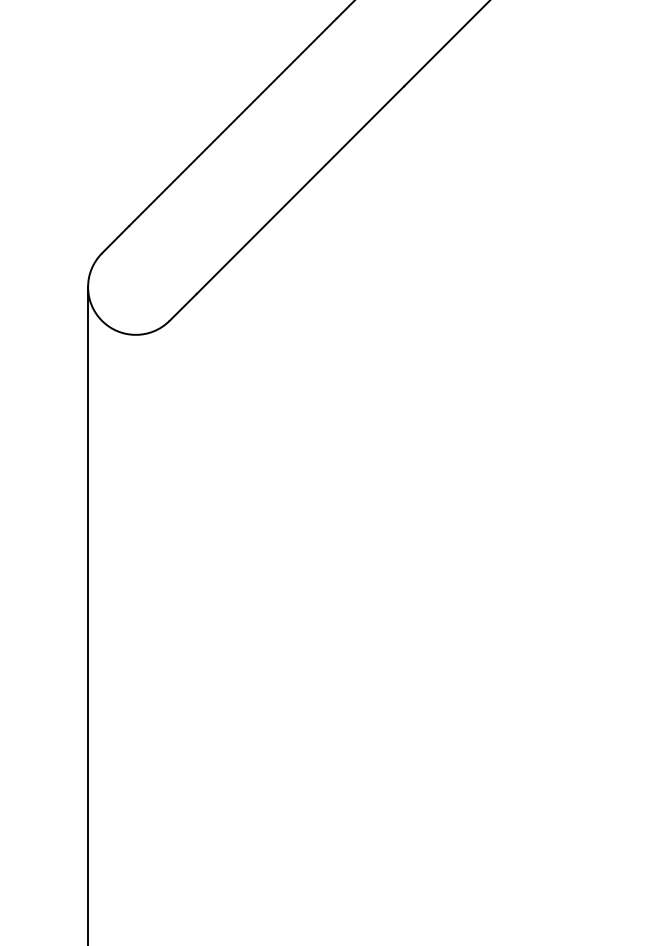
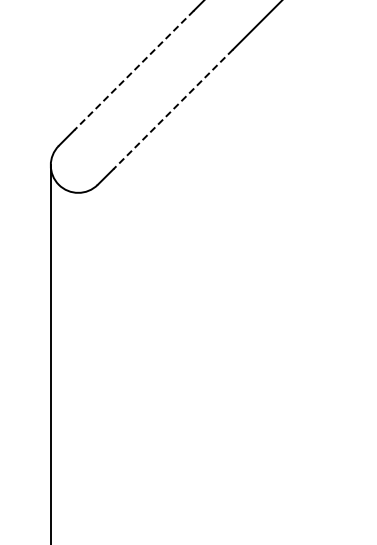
line: (233, 122) -> (134, 70), solid -> dashed
line: (300, 190) -> (173, 109), solid -> dashed

